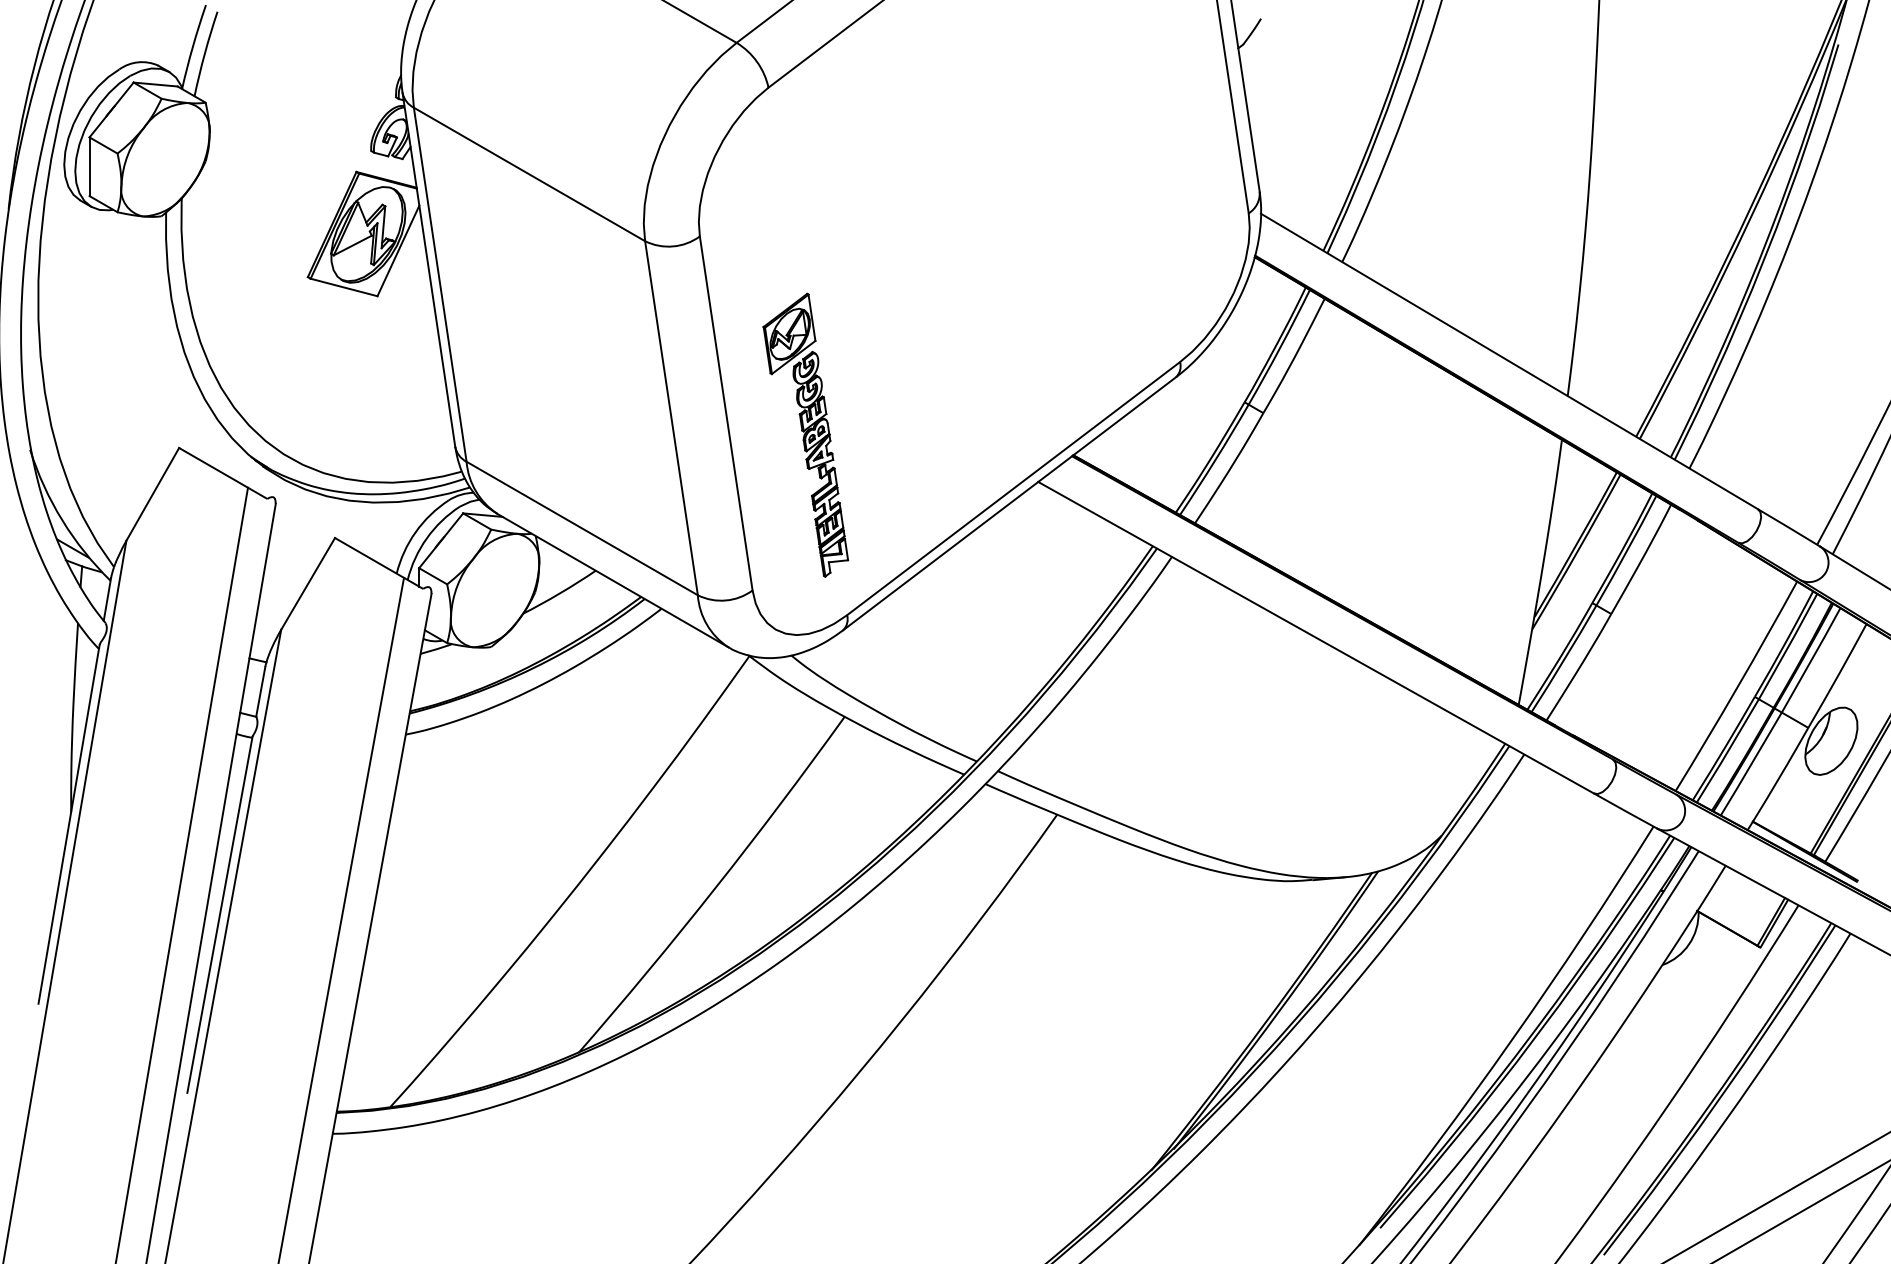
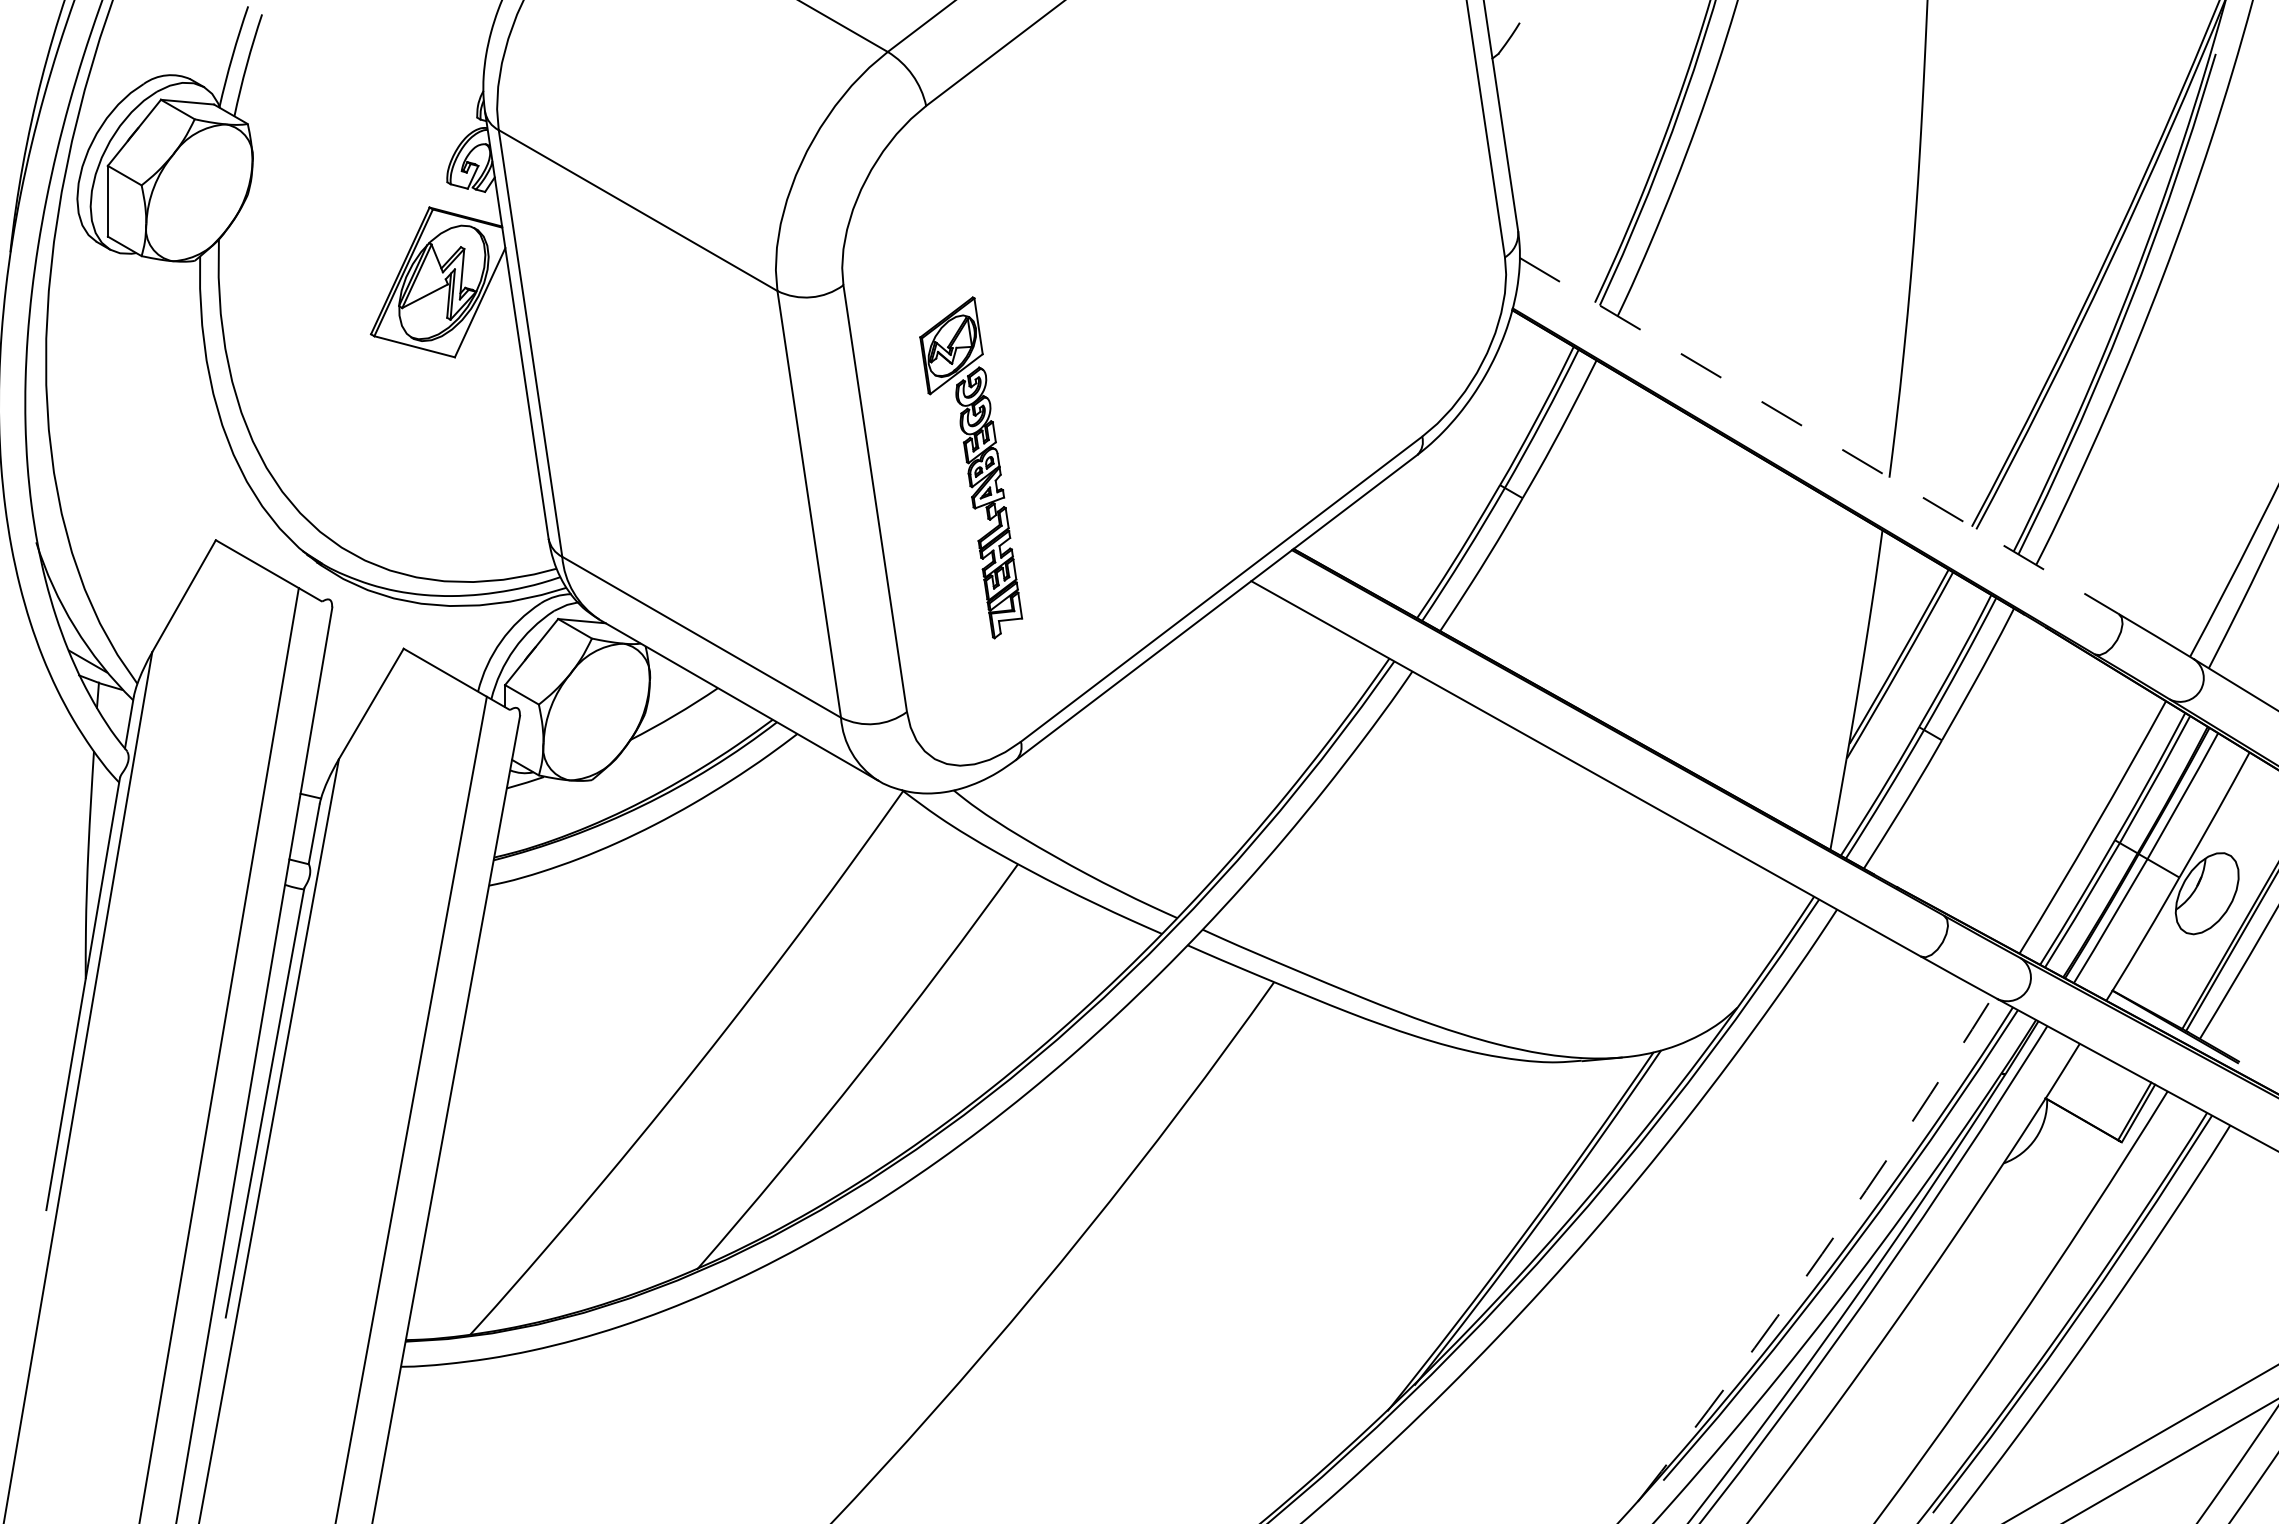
line: (1509, 361) -> (1819, 436), solid -> dashed
part: (806, 434) -> (971, 467), moved
arc: (1512, 1039) -> (1822, 1253), solid -> dashed

